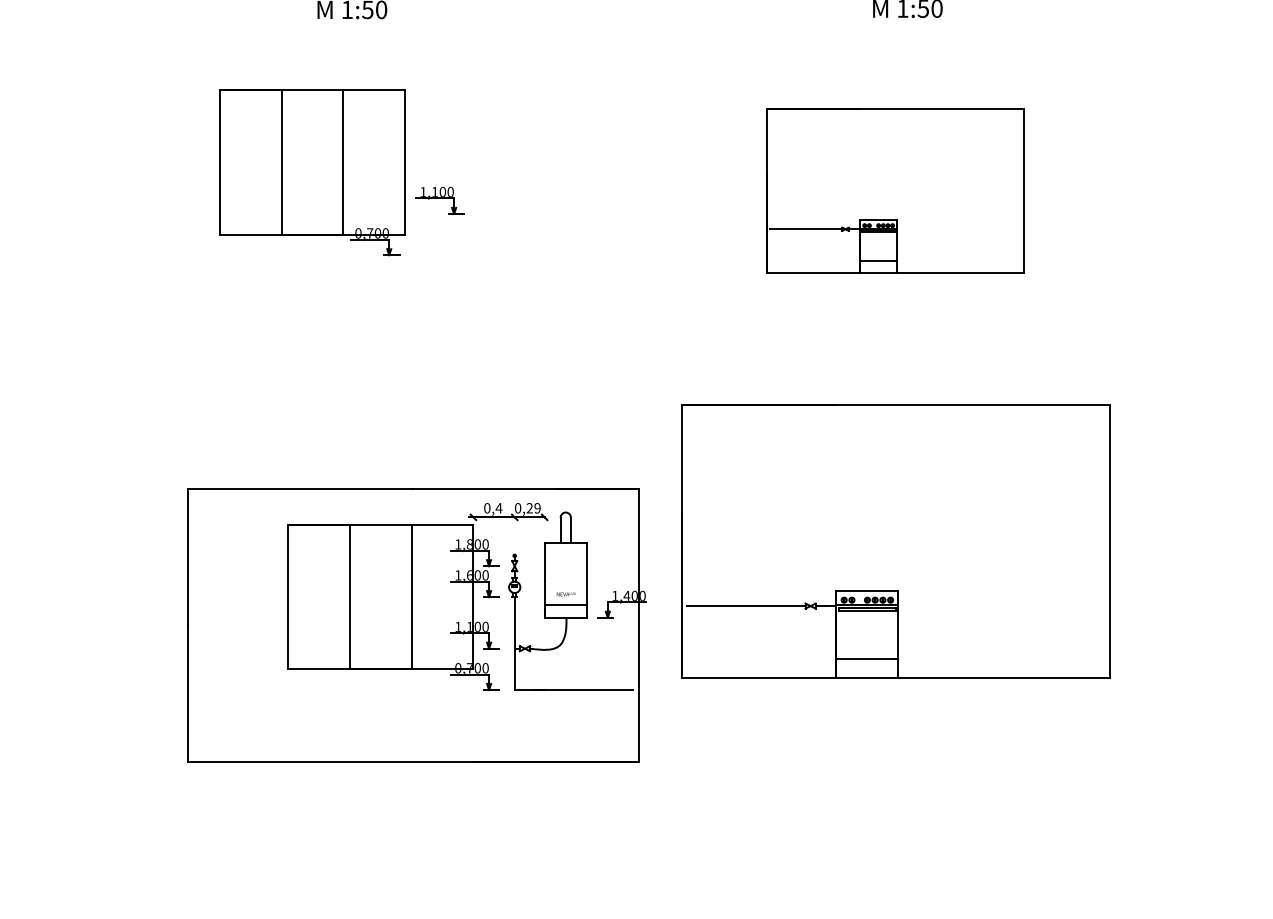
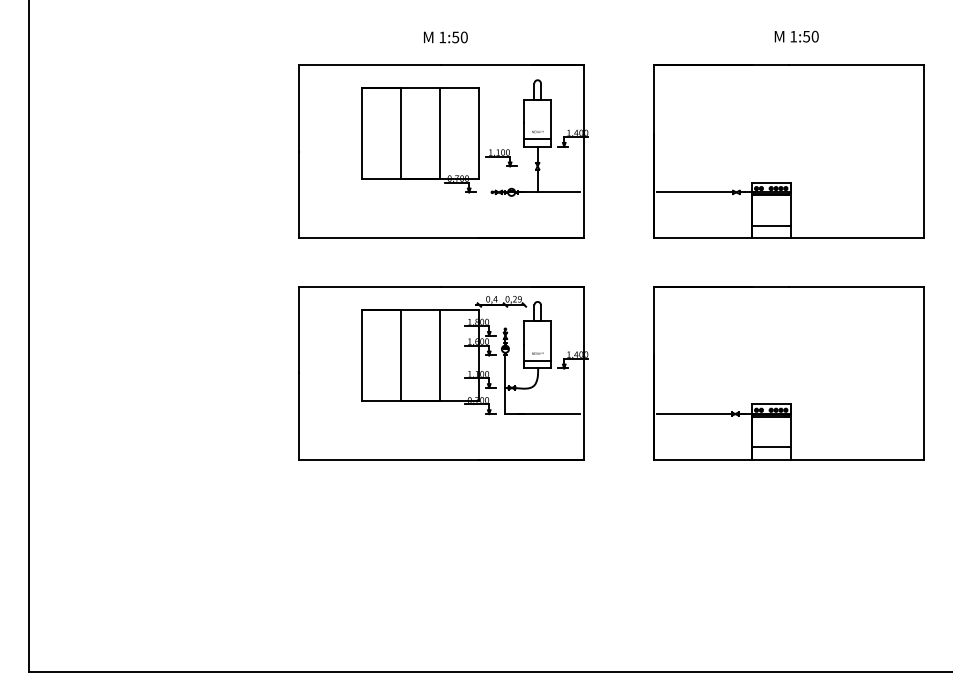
part: (348, 190) -> (443, 151), added
part: (894, 190) -> (788, 151), size x1.67
part: (416, 625) -> (443, 373), moved

